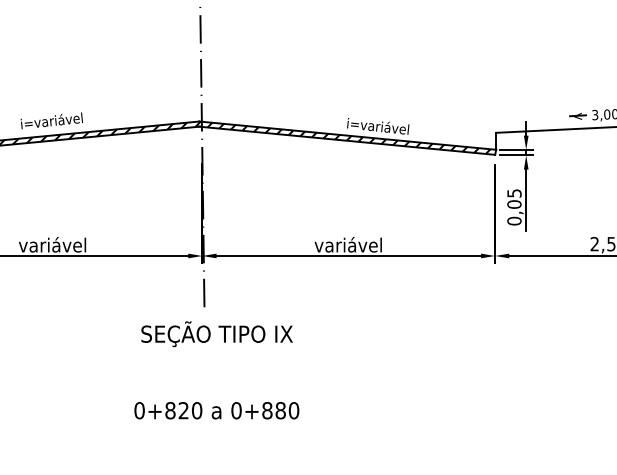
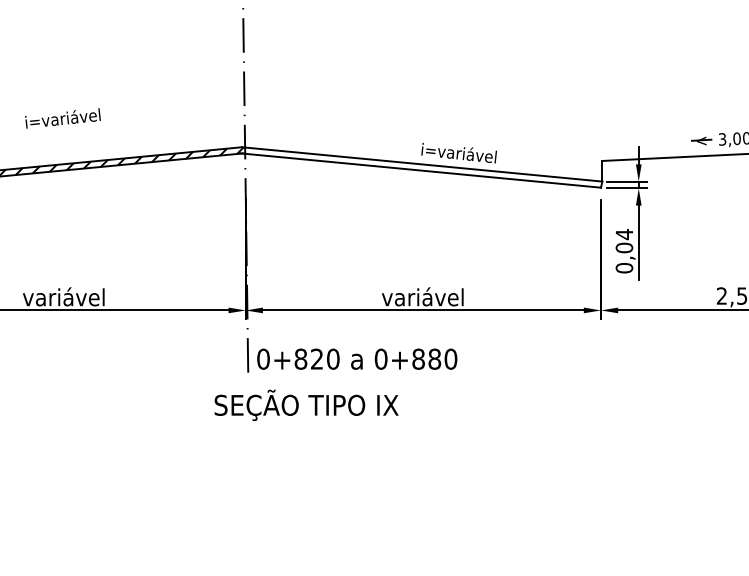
text: (51, 120) -> (62, 118), moved
hatch: (348, 138) -> (423, 167), removed
text: (514, 193) -> (624, 234), 0,05 -> 0,04
text: (217, 333) -> (306, 404), moved
text: (217, 410) -> (357, 358), moved

